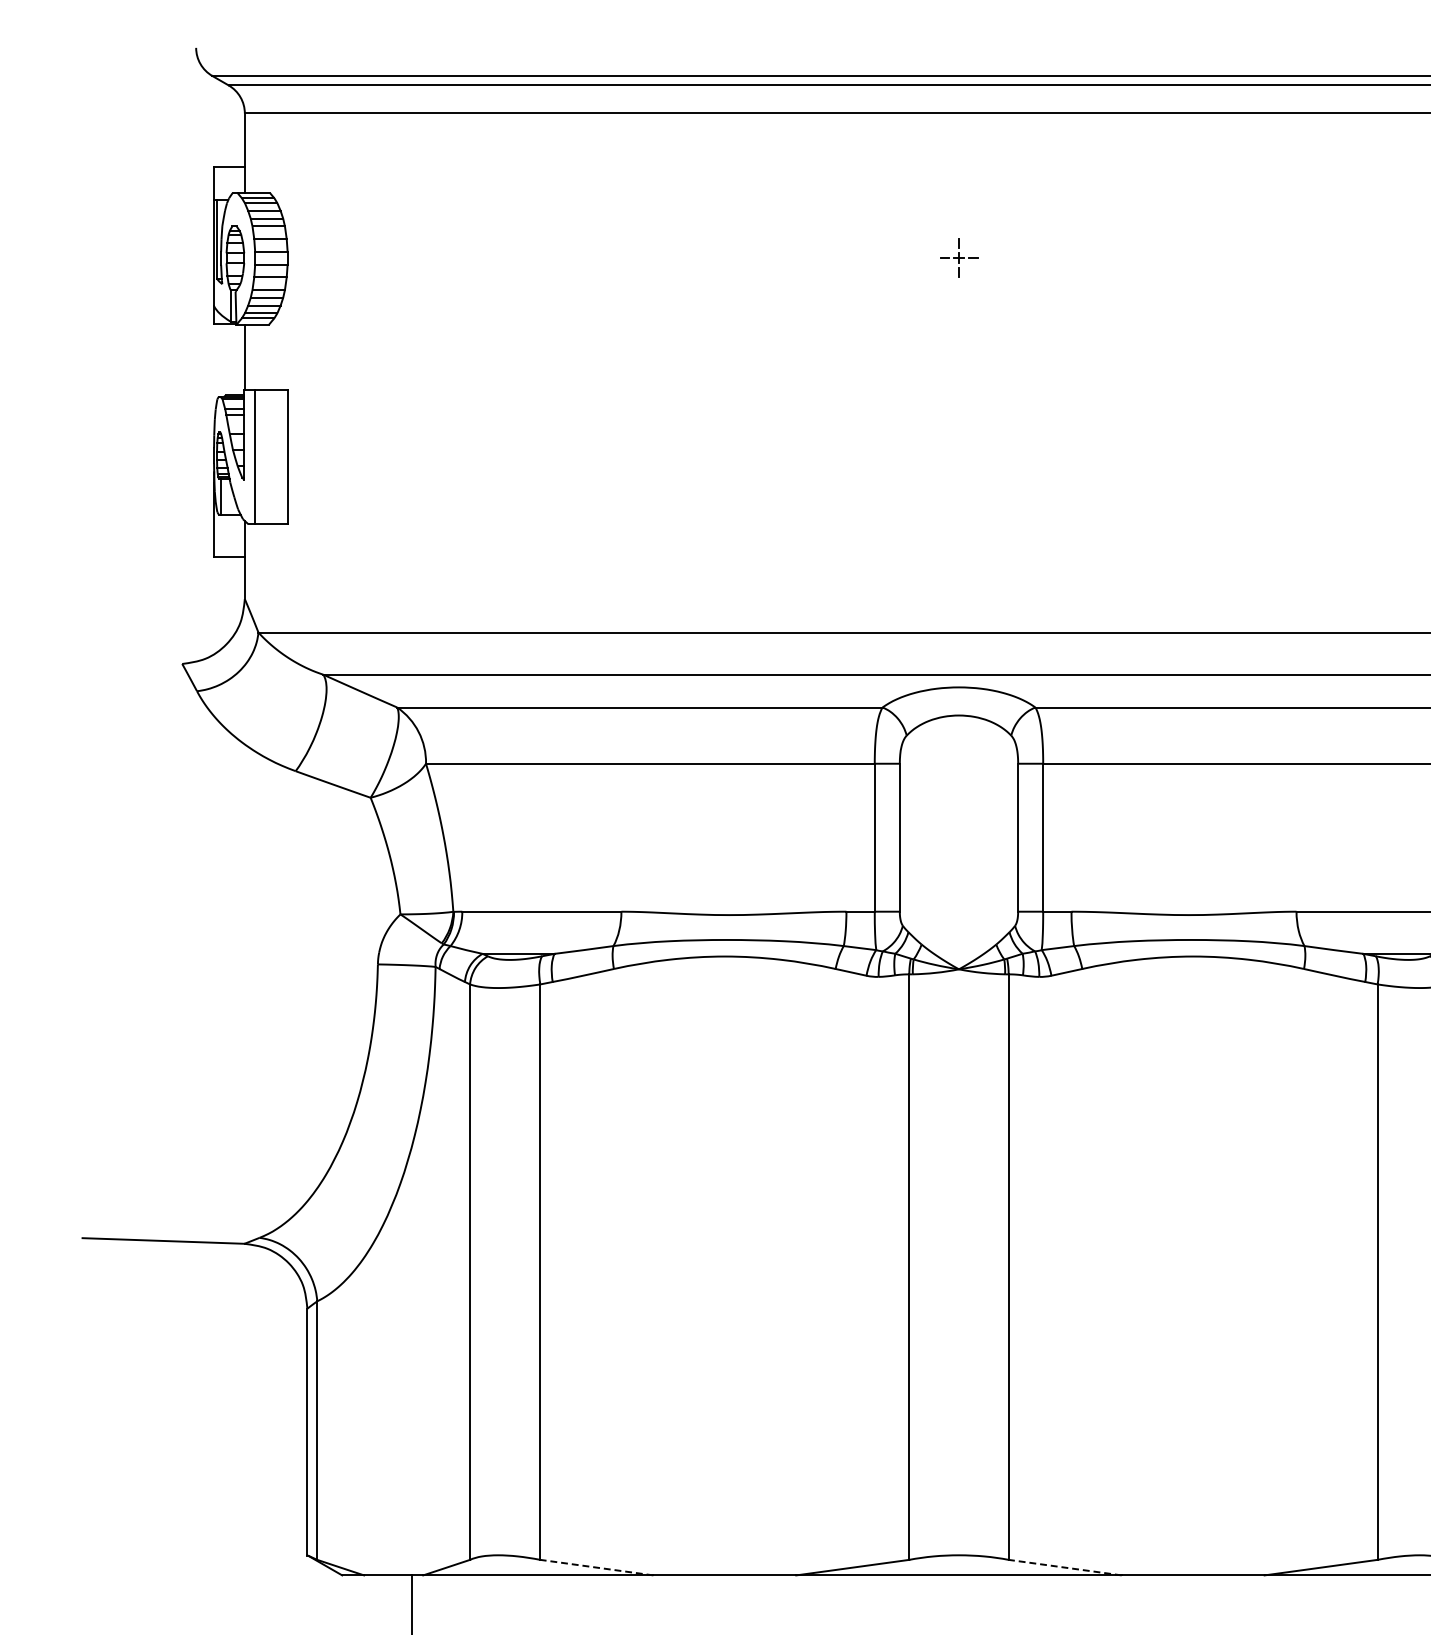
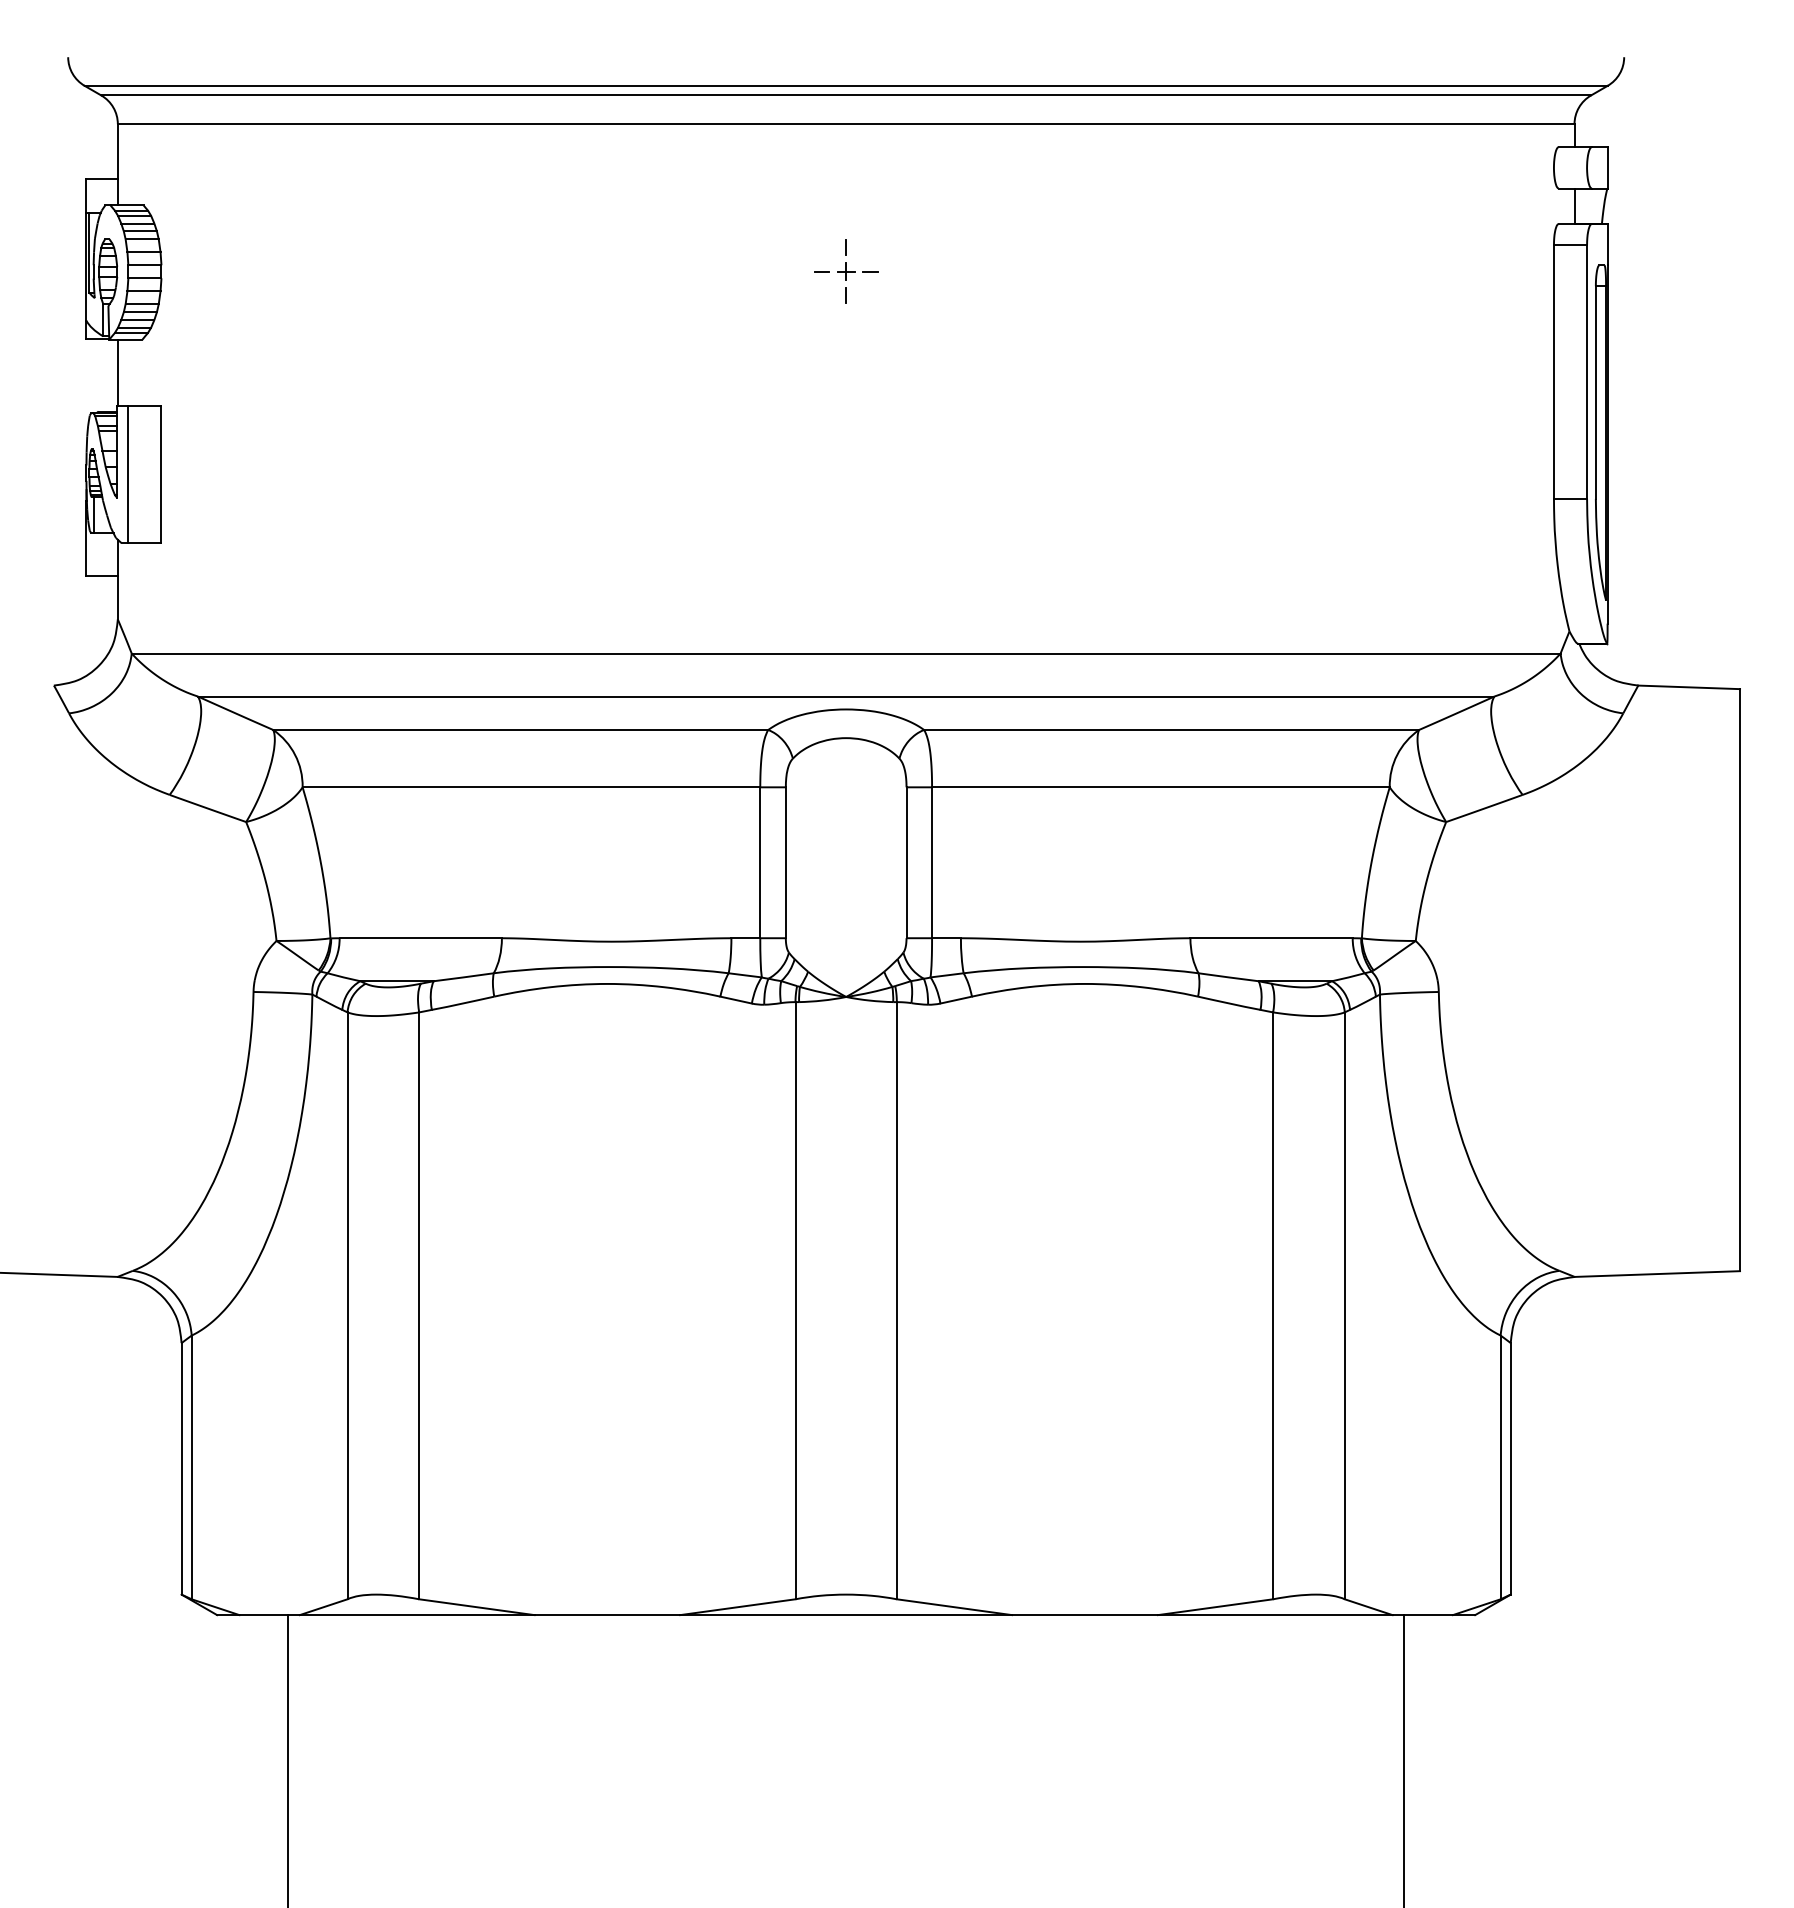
part: (959, 257) -> (846, 271), size x1.67
line: (596, 1567) -> (476, 1607), dashed -> solid
line: (1064, 1567) -> (953, 1607), dashed -> solid

